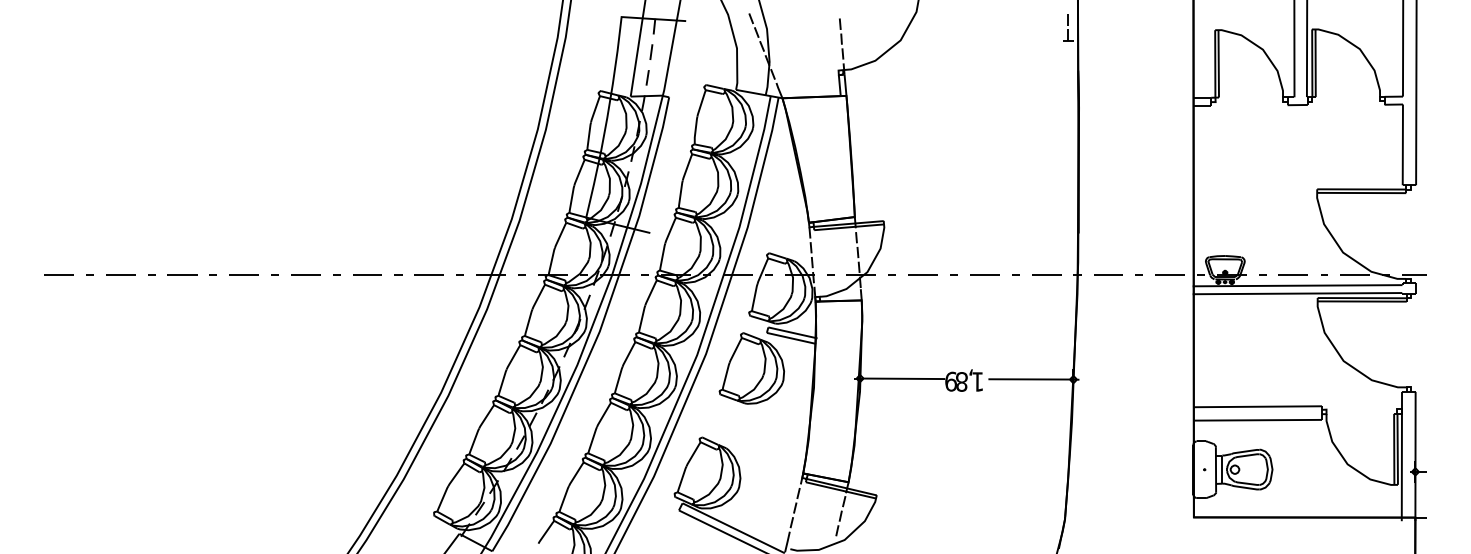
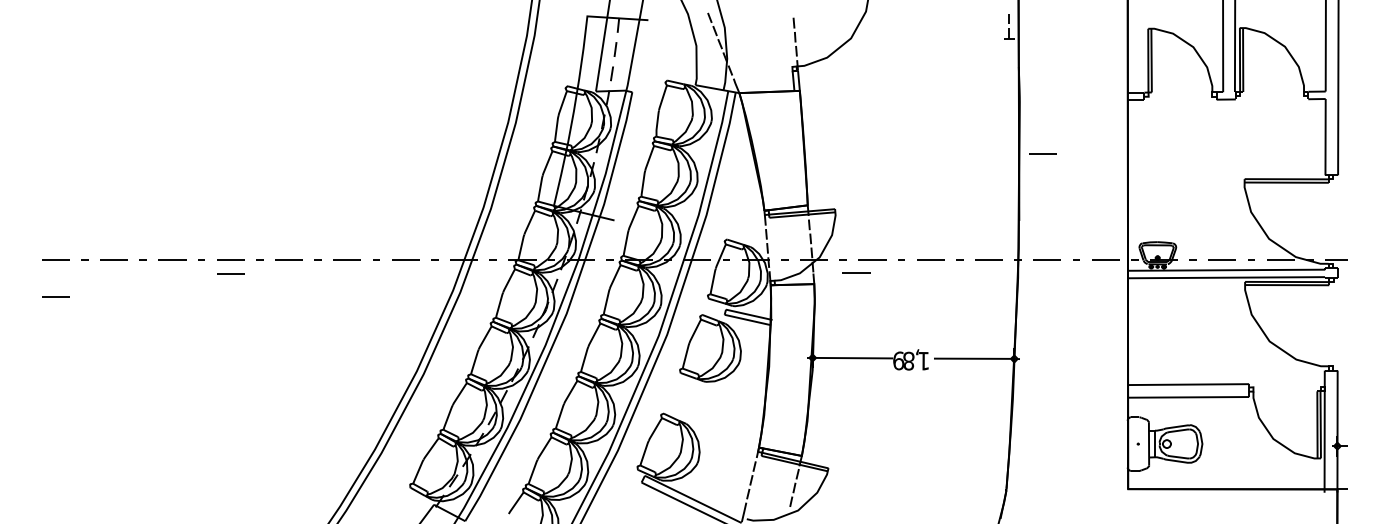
line: (1103, 162) -> (1042, 153), added
line: (905, 288) -> (855, 272), added
line: (243, 289) -> (230, 273), added
line: (58, 313) -> (55, 296), added

